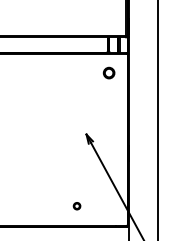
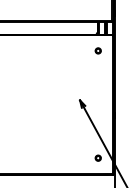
part: (108, 73) -> (97, 51), size x0.62
part: (76, 206) -> (97, 158), moved

